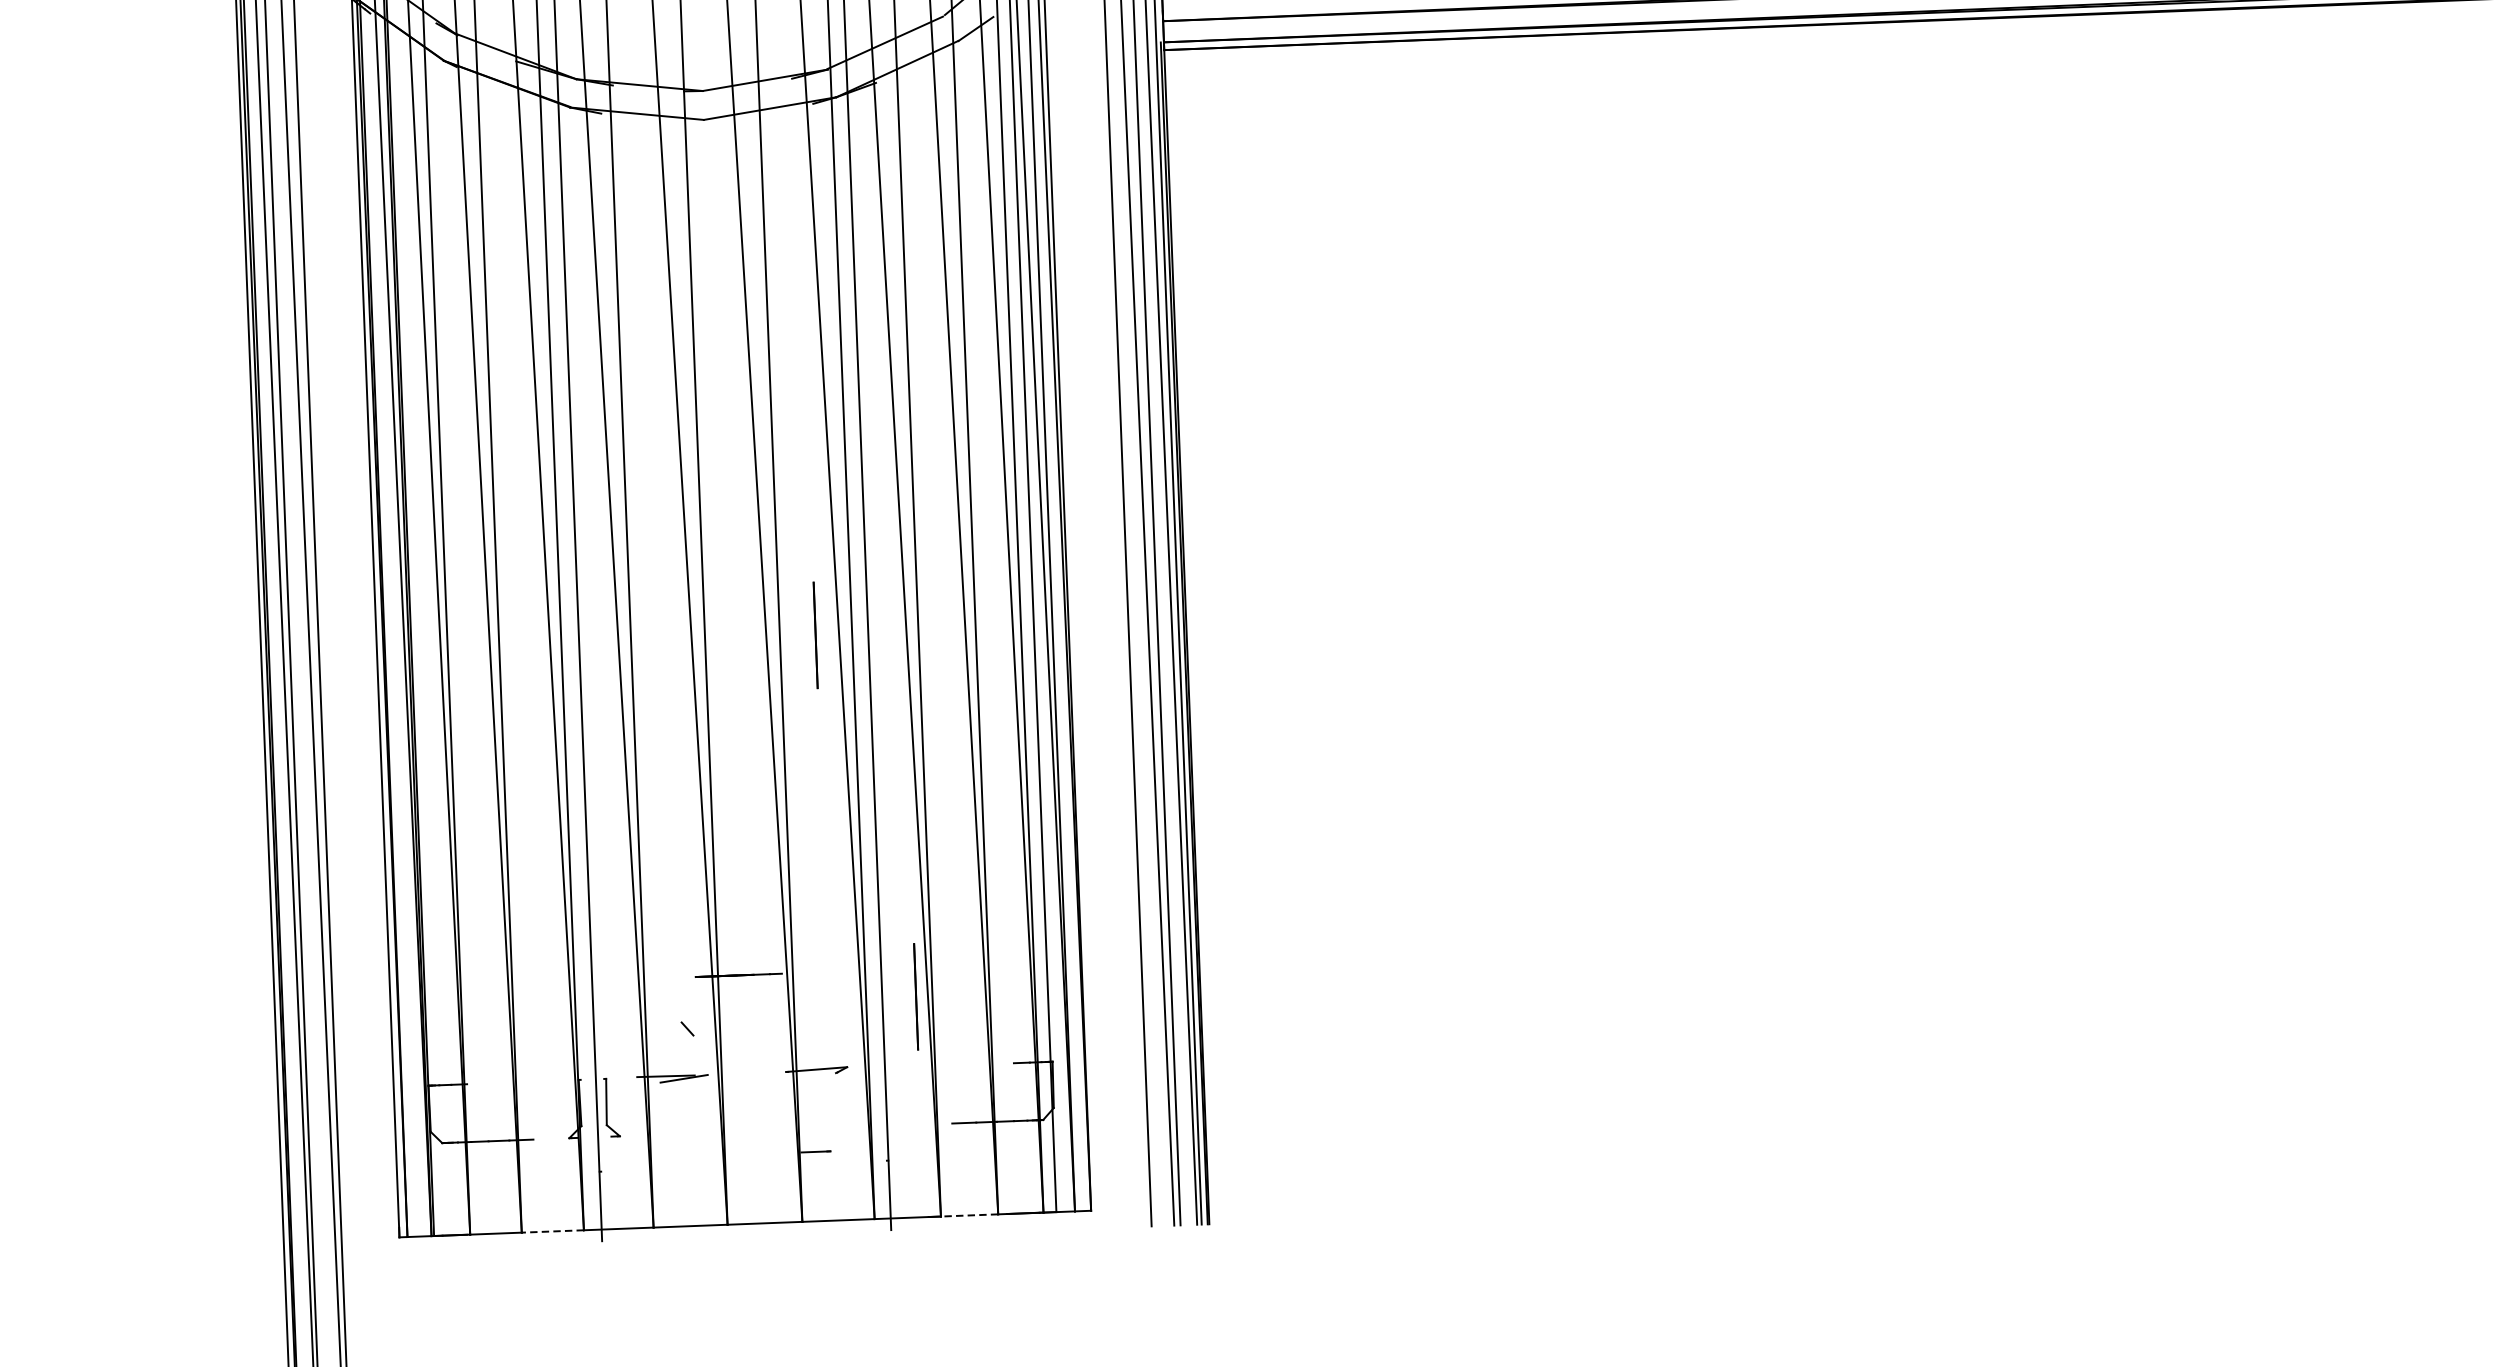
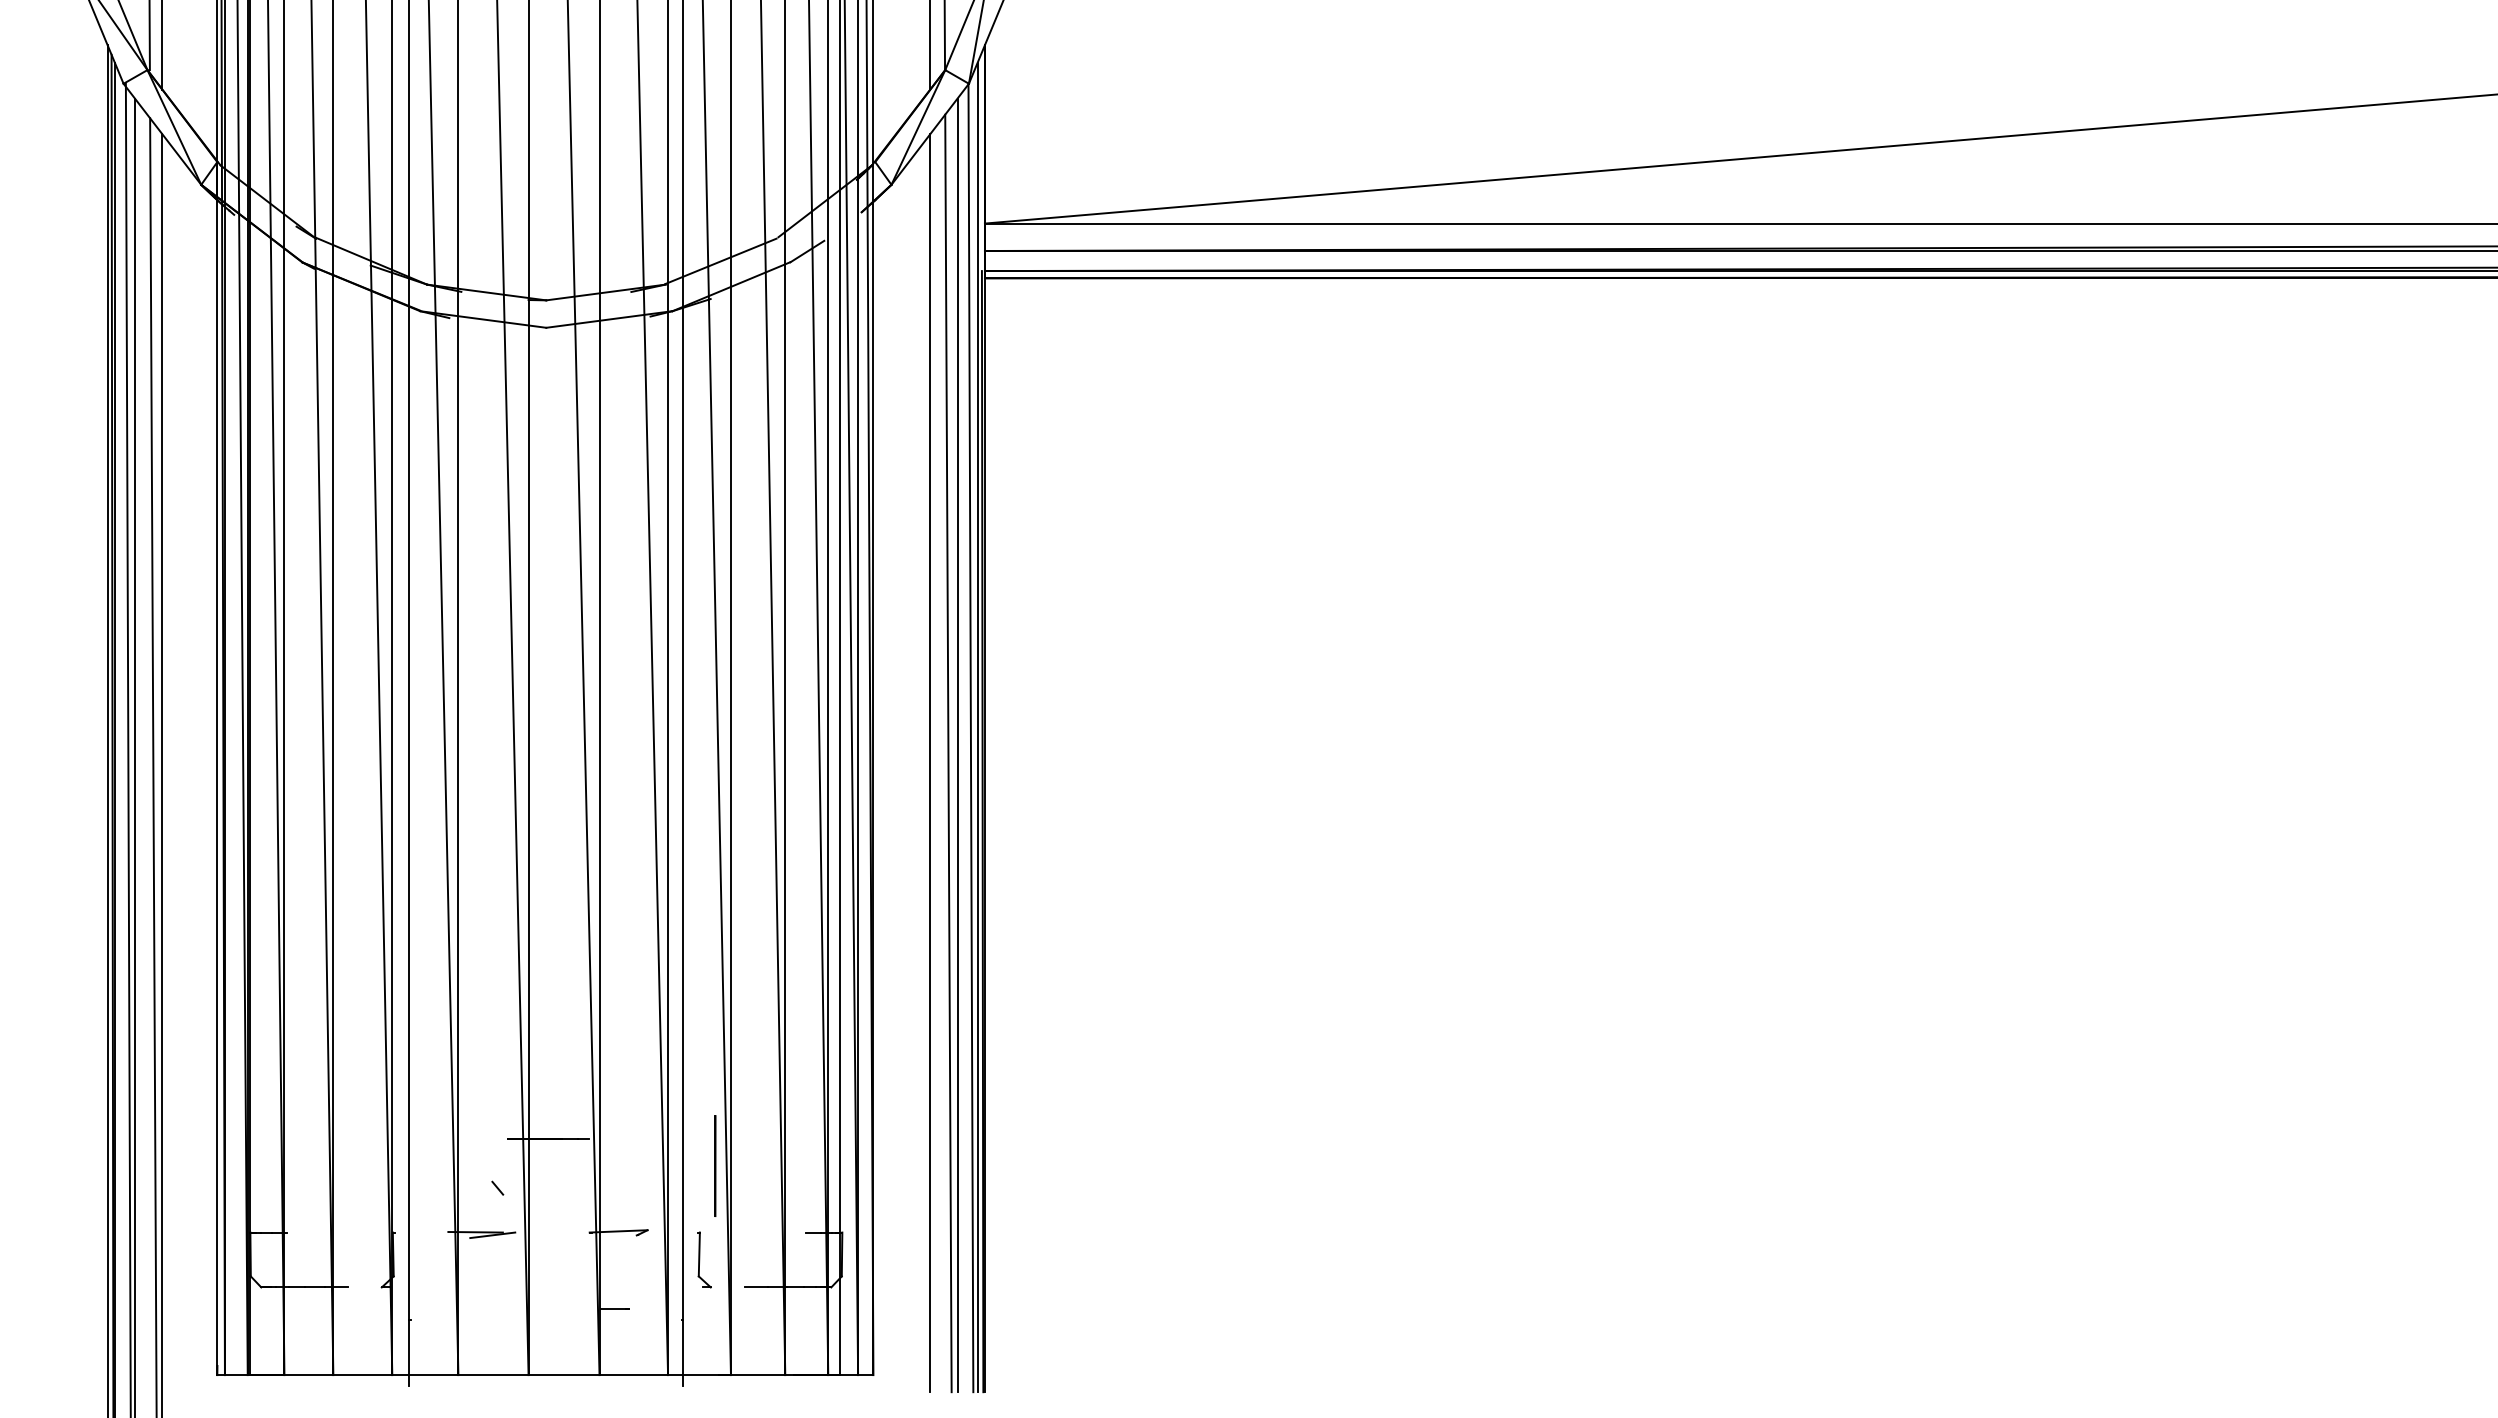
line: (815, 634) -> (633, 819), removed
part: (612, 1107) -> (704, 1259), moved
line: (968, 1215) -> (757, 1375), dashed -> solid
line: (552, 1231) -> (362, 1375), dashed -> solid

